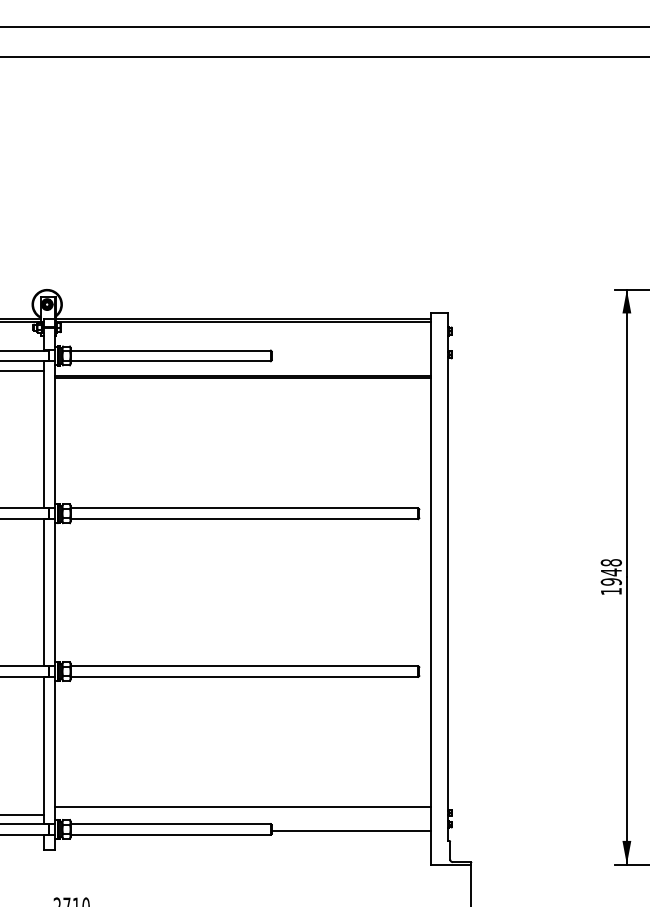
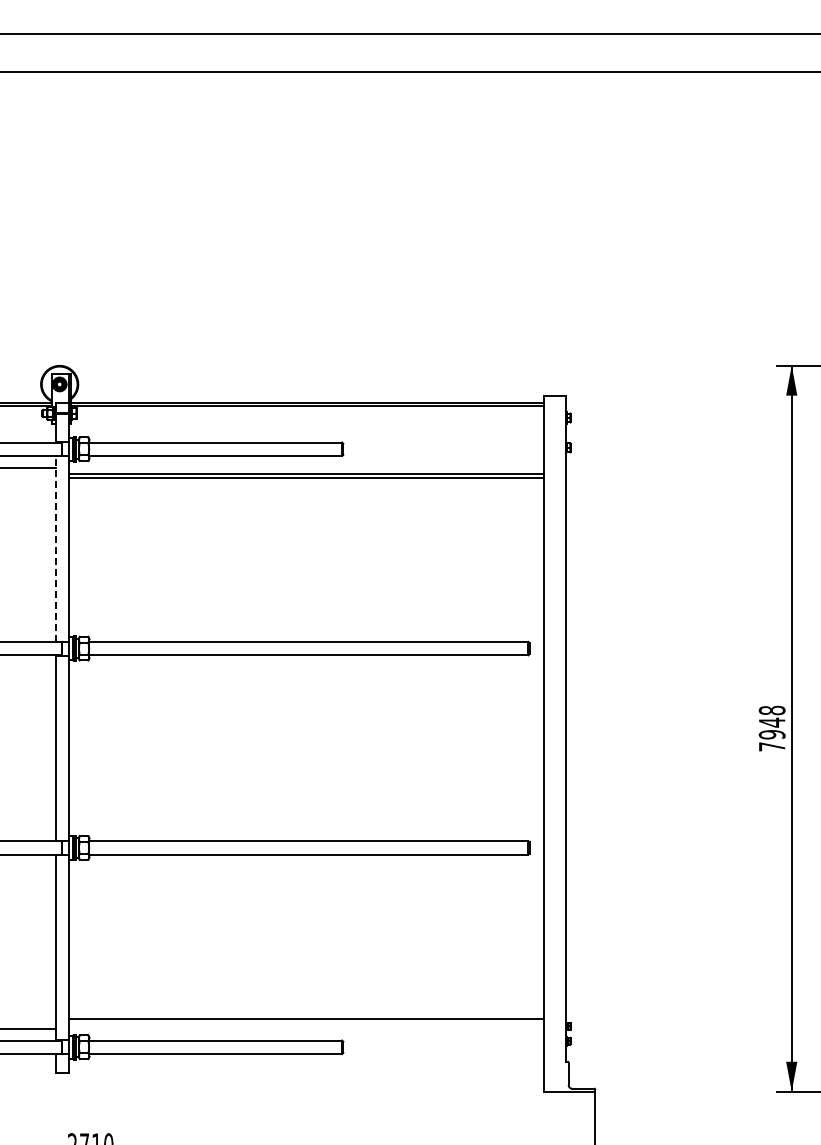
line: (43, 434) -> (55, 548), solid -> dashed
text: (611, 591) -> (772, 746), 1948 -> 7948
line: (351, 830) -> (443, 1048), removed

